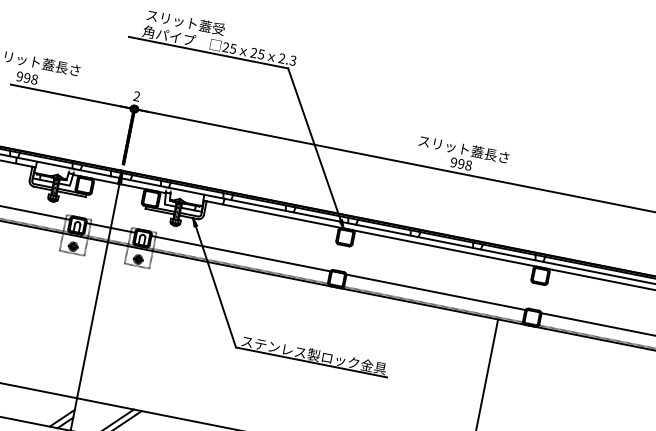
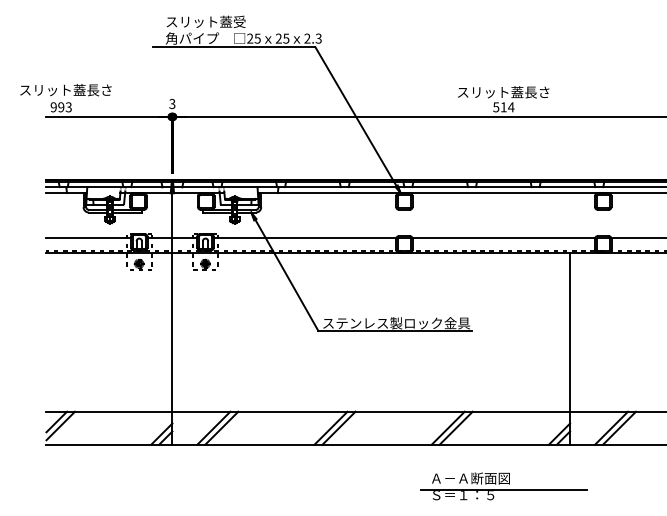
text: (34, 79) -> (68, 107), 998 -> 993
text: (136, 96) -> (172, 104), 2 -> 3
text: (460, 164) -> (503, 107), 998 -> 514

